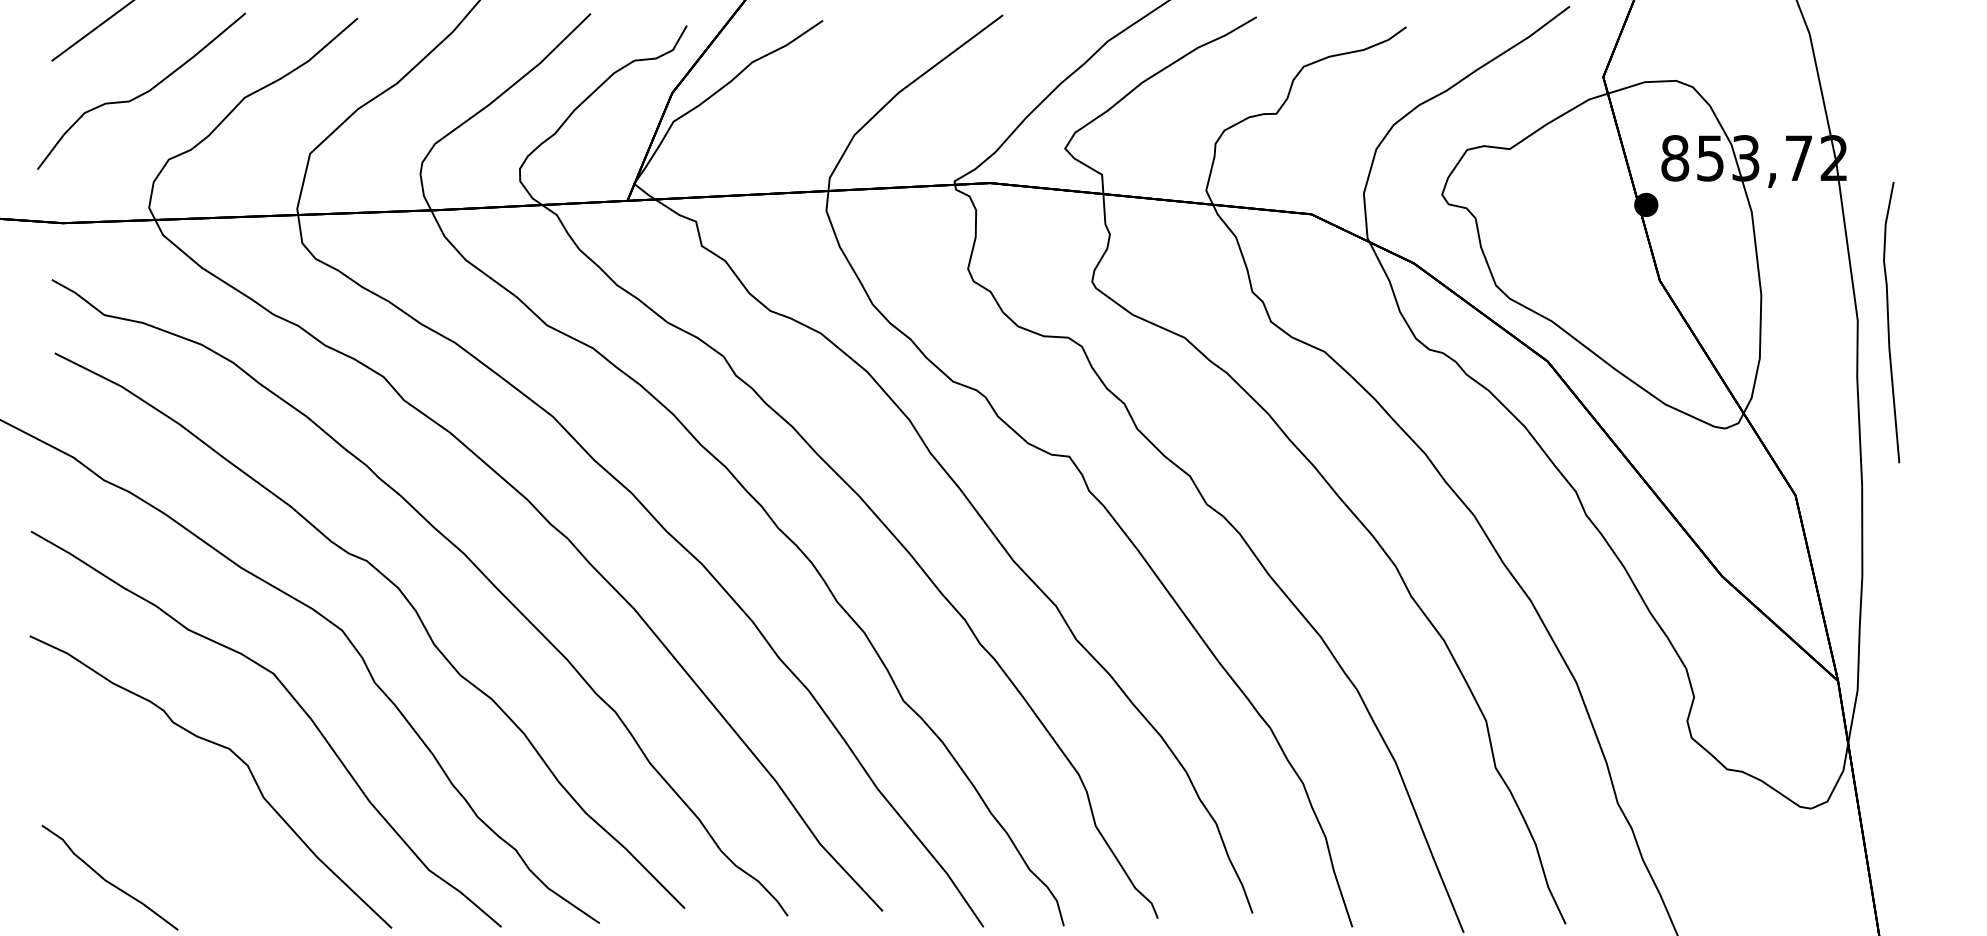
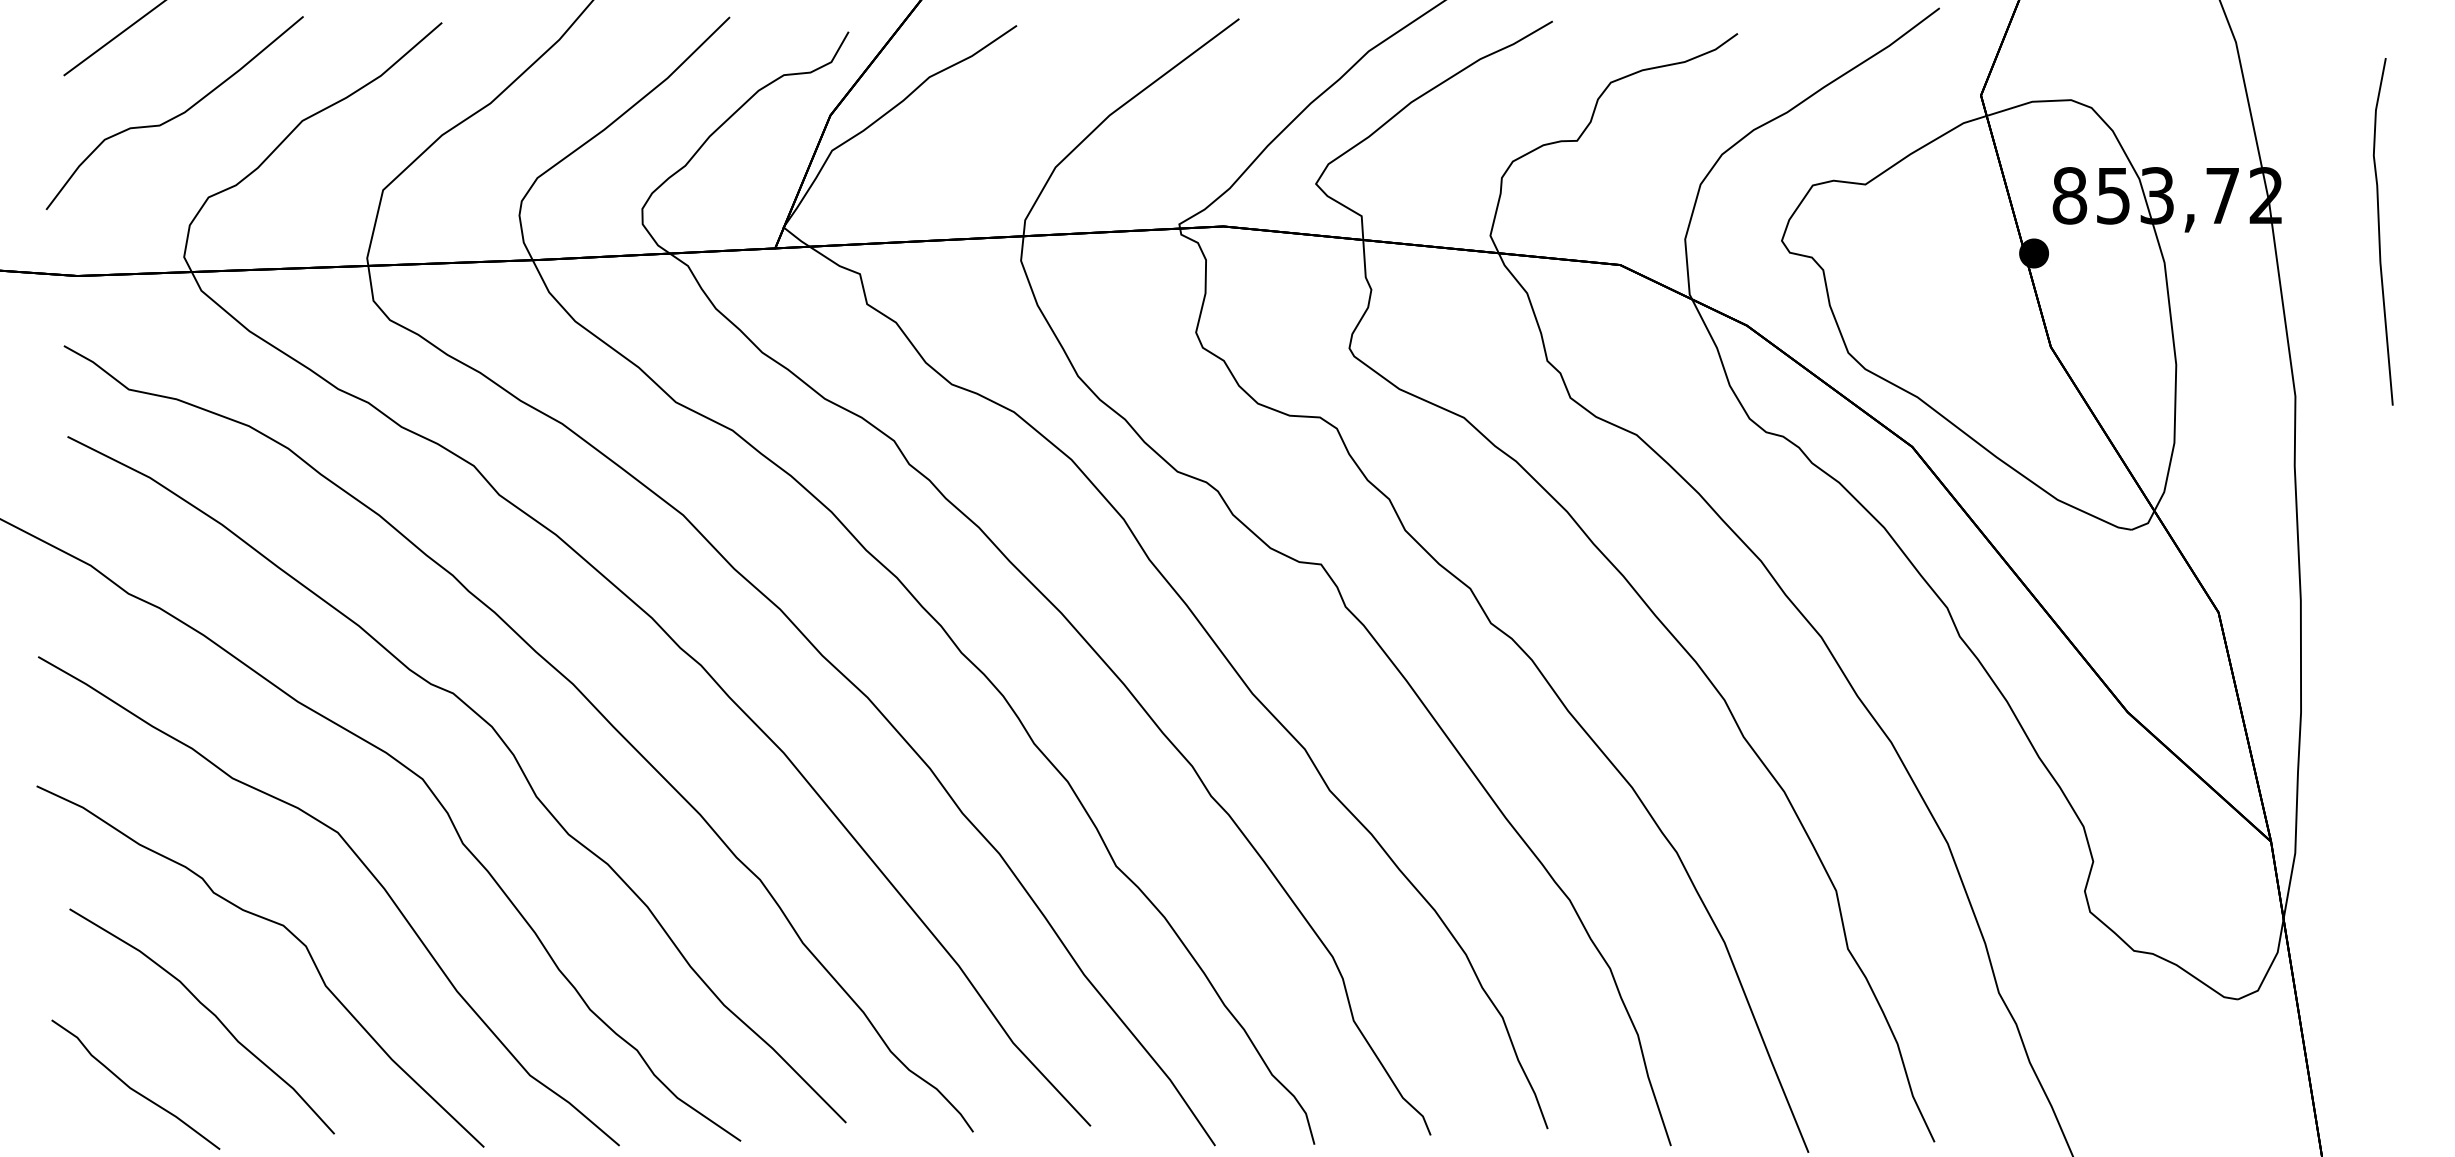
curve: (1889, 323) -> (2380, 232), moved
curve: (168, 817) -> (207, 1010), added

